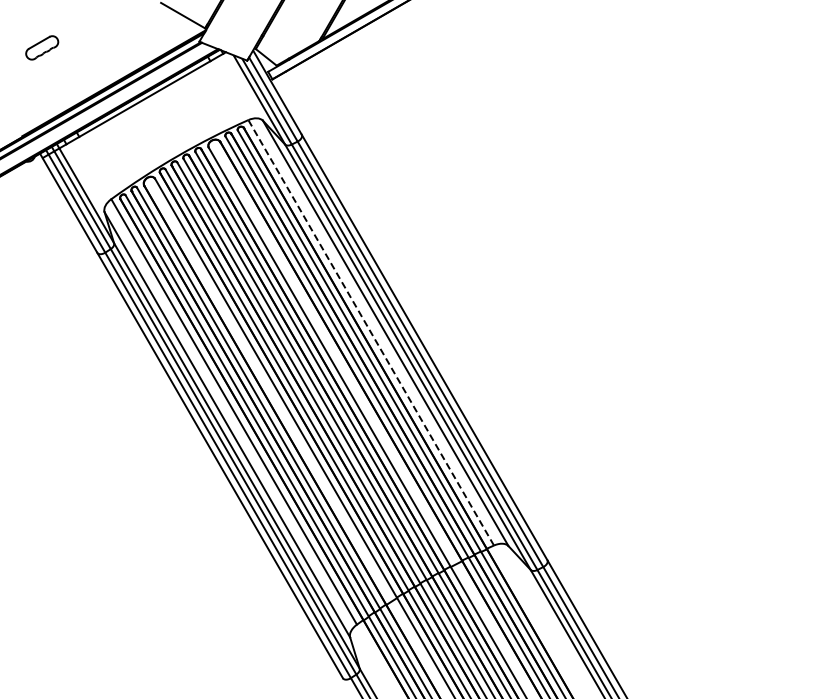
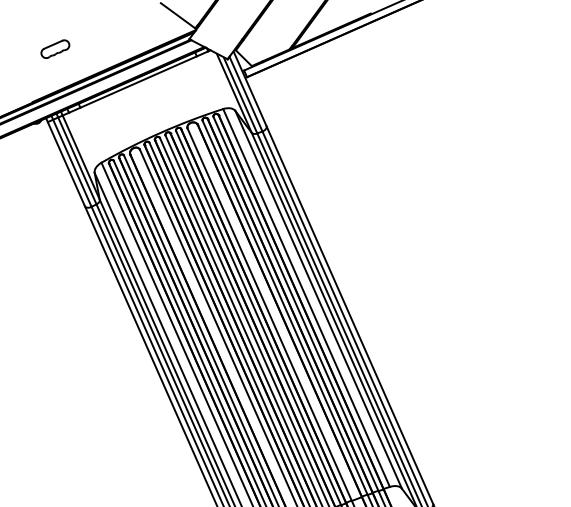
part: (42, 47) -> (55, 48), moved
line: (371, 332) -> (306, 297), dashed -> solid

